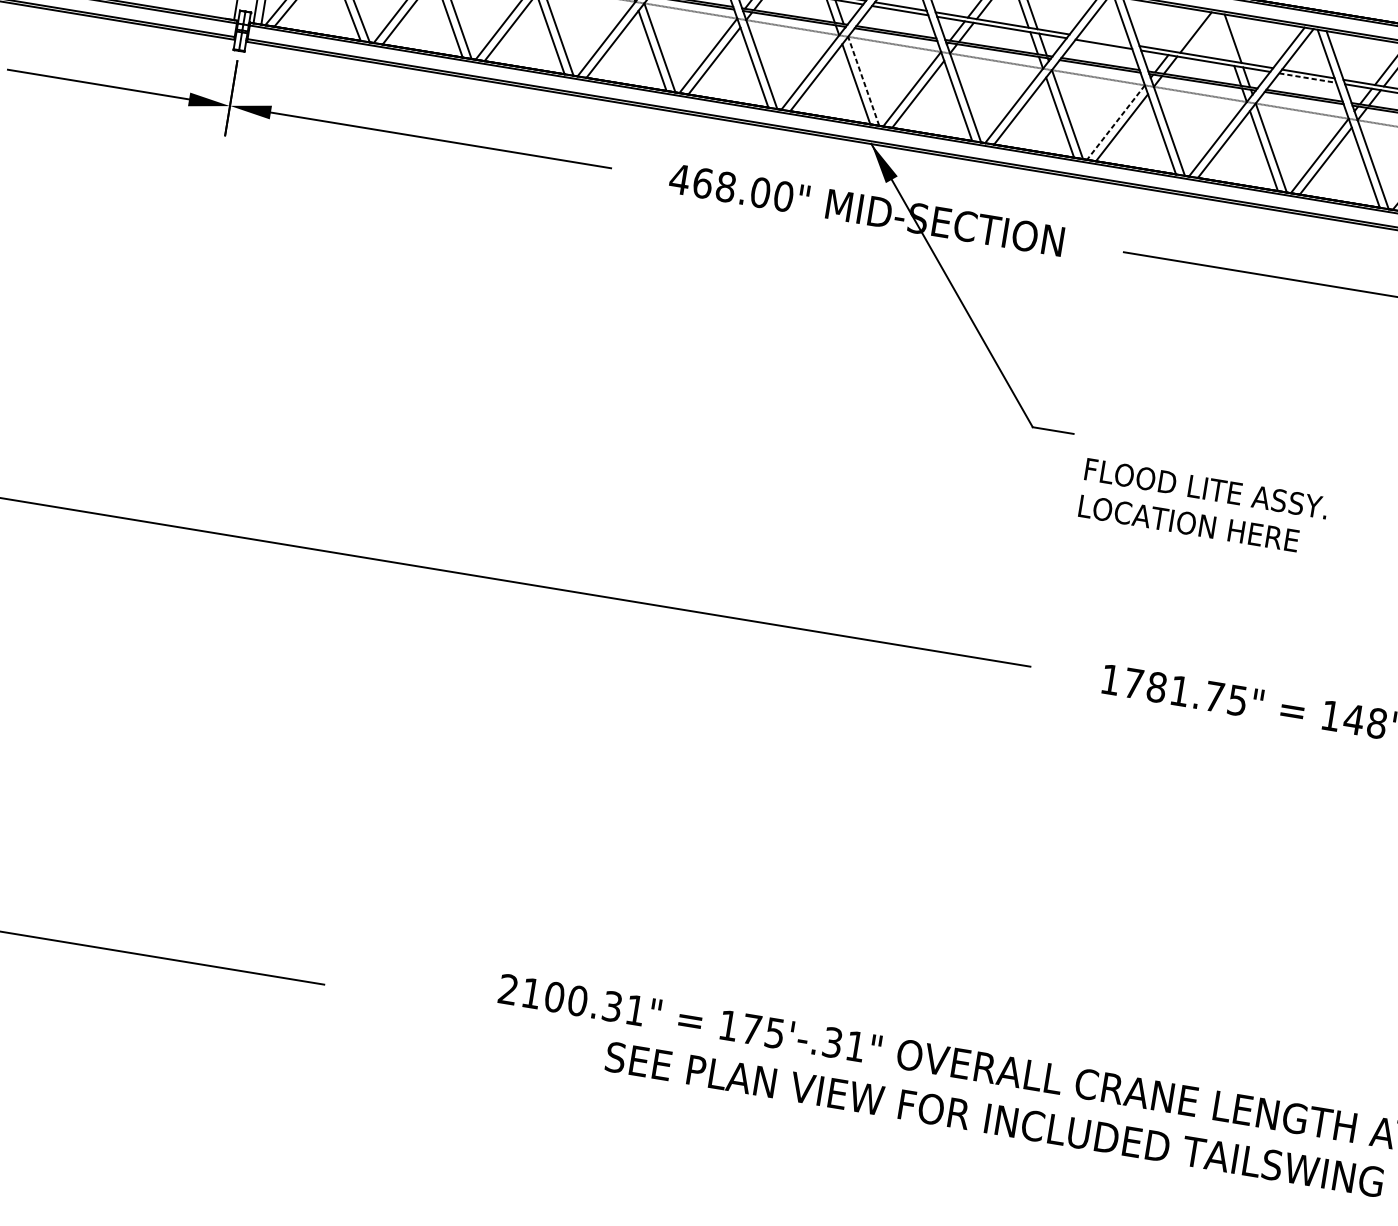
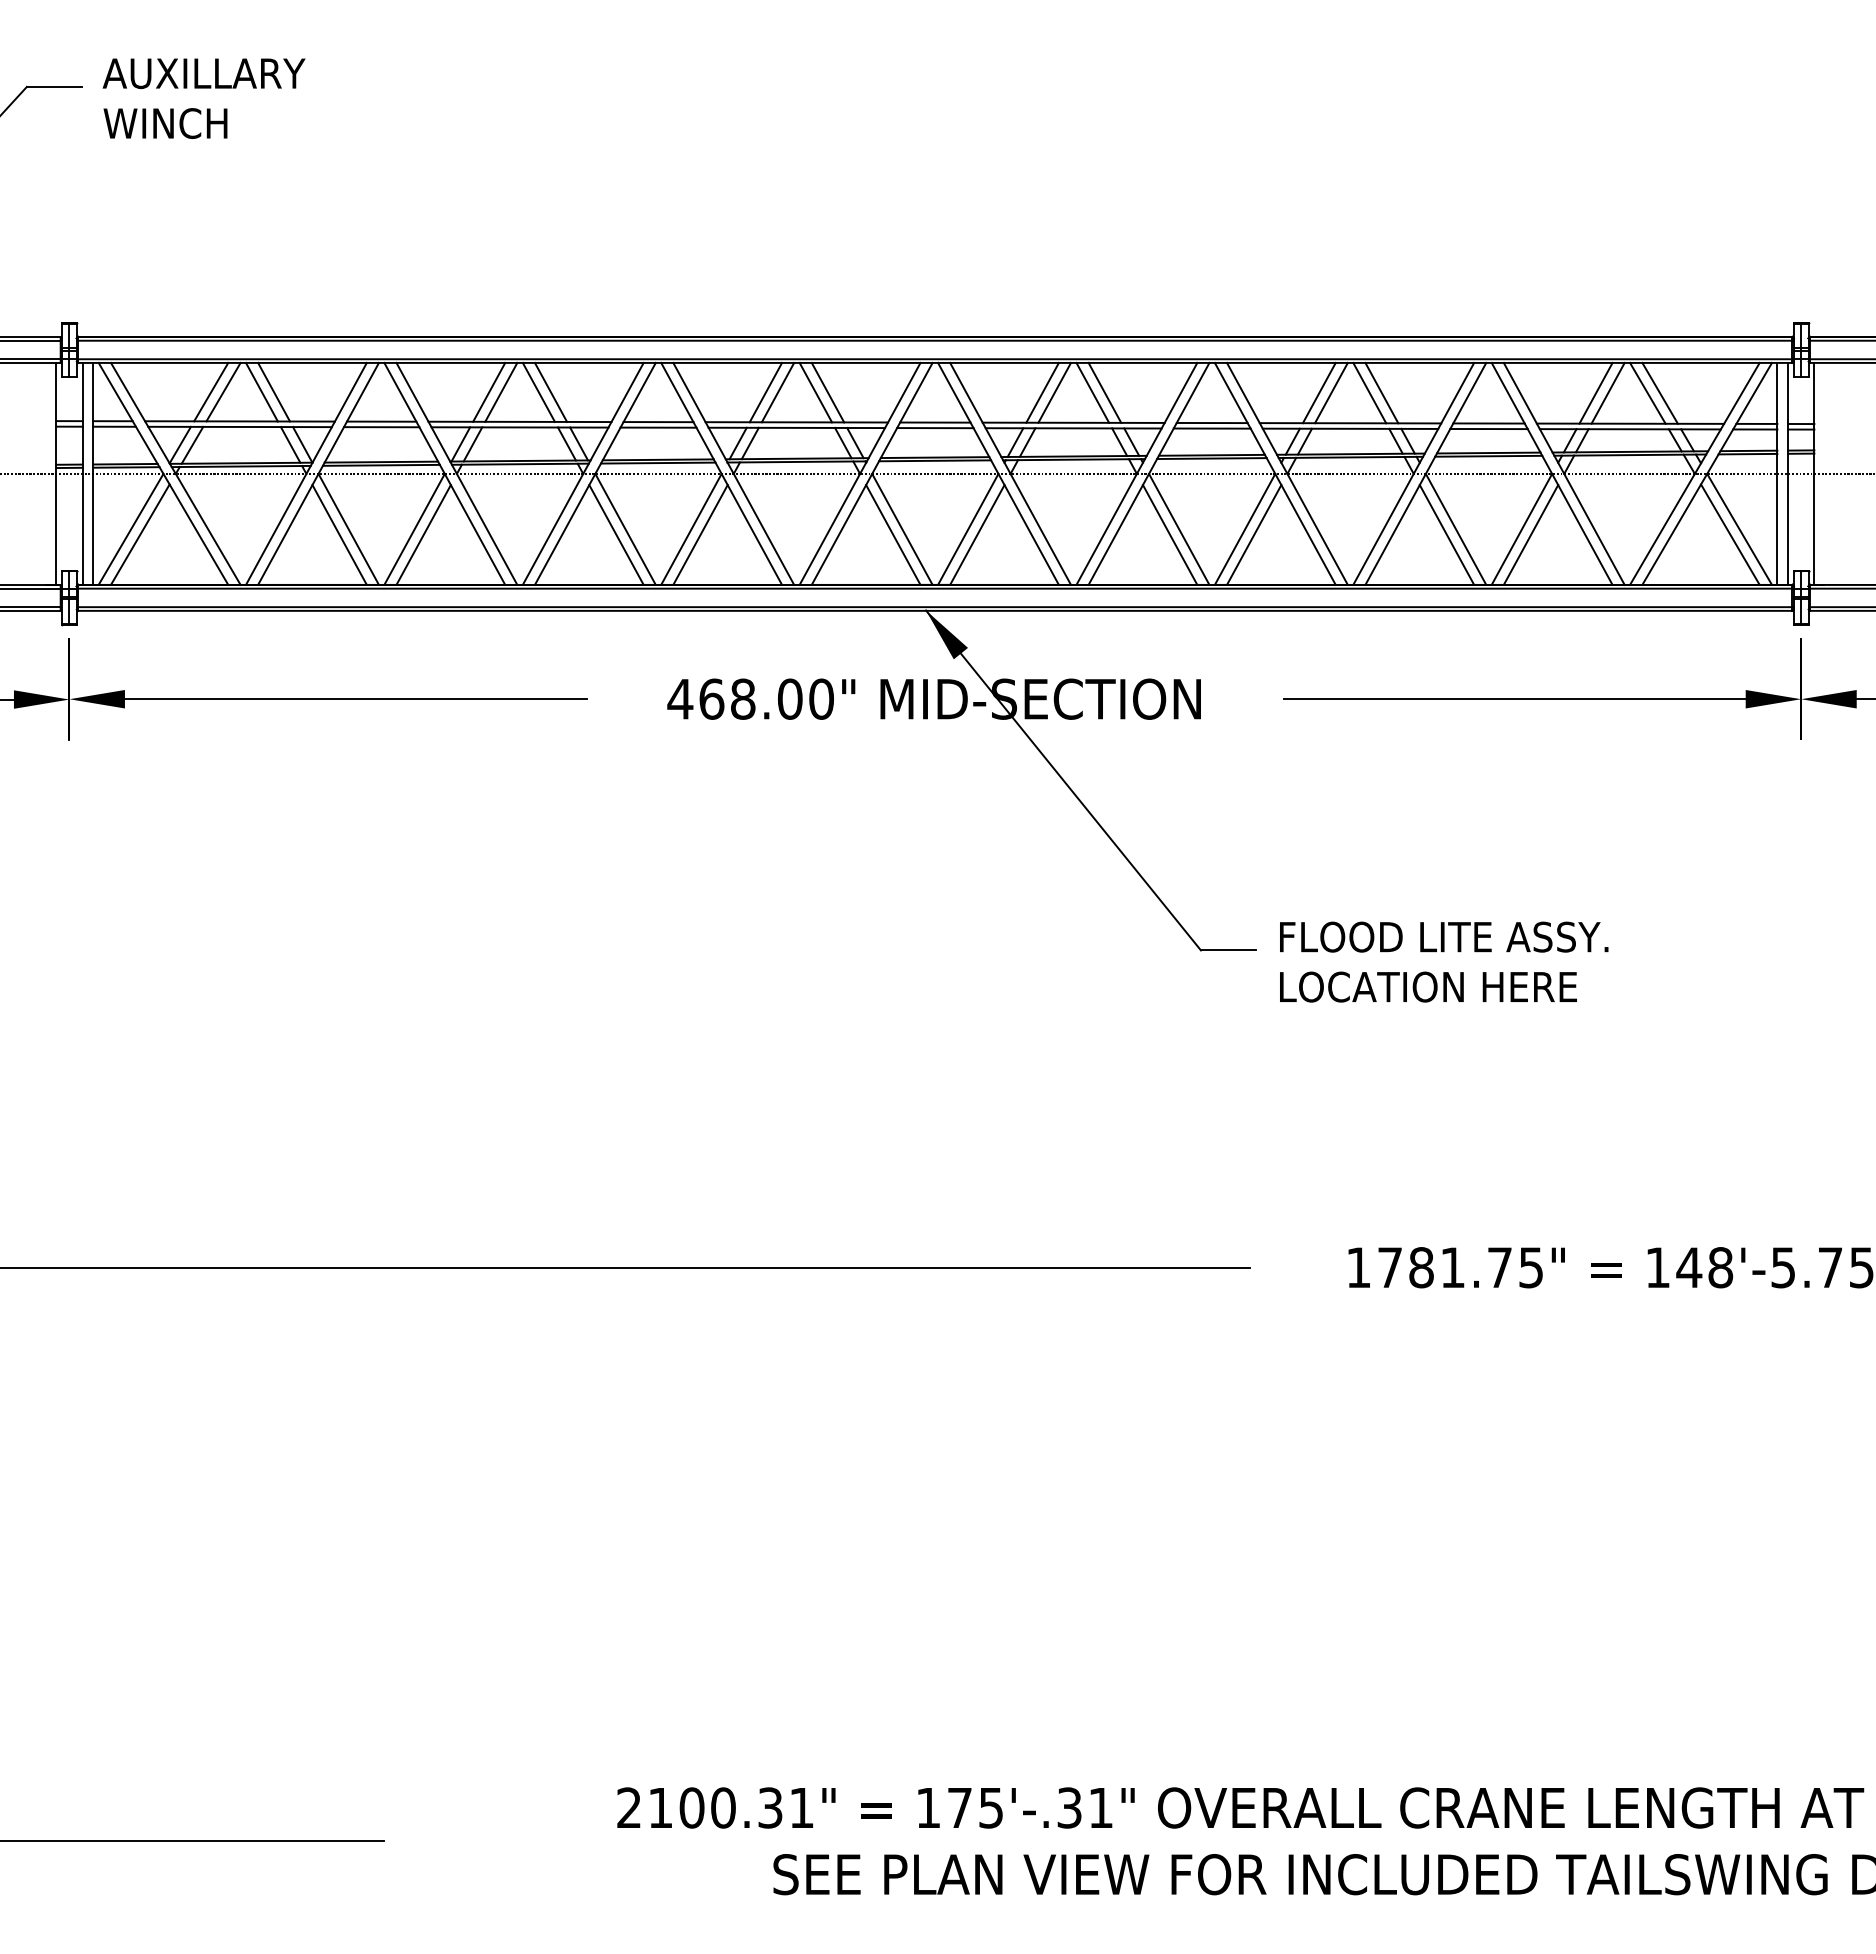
line: (1186, 30) -> (1318, 392), added
line: (1224, 36) -> (1369, 392), added
line: (1104, 39) -> (1211, 422), added
line: (1307, 78) -> (1489, 429), dashed -> solid
line: (863, 80) -> (902, 528), dashed -> solid
line: (1115, 122) -> (1244, 529), dashed -> solid
text: (1203, 506) -> (1444, 961), moved

